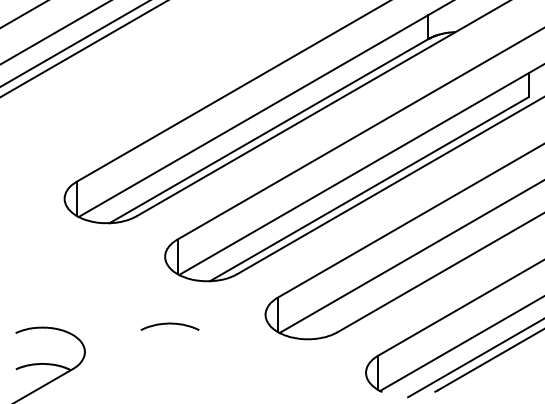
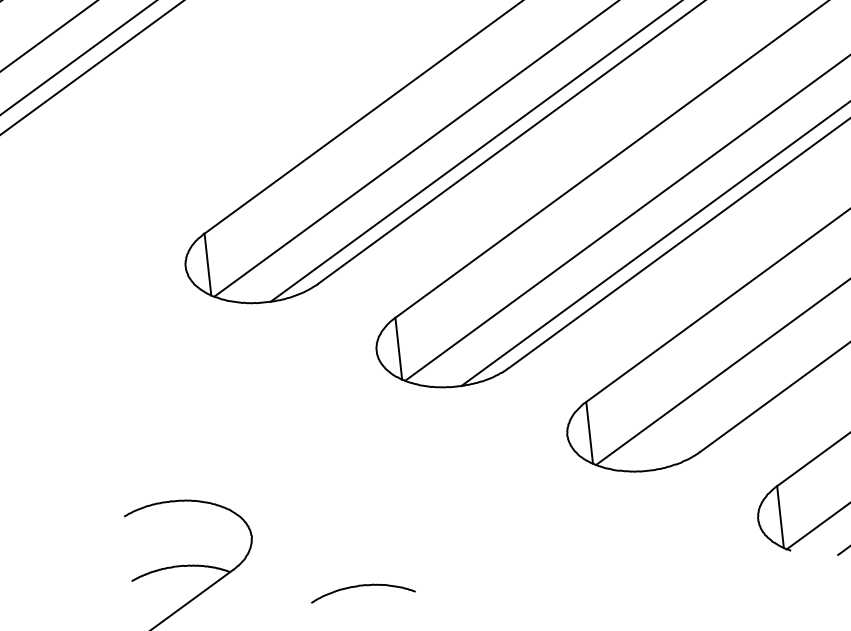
curve: (169, 324) -> (361, 587), moved

